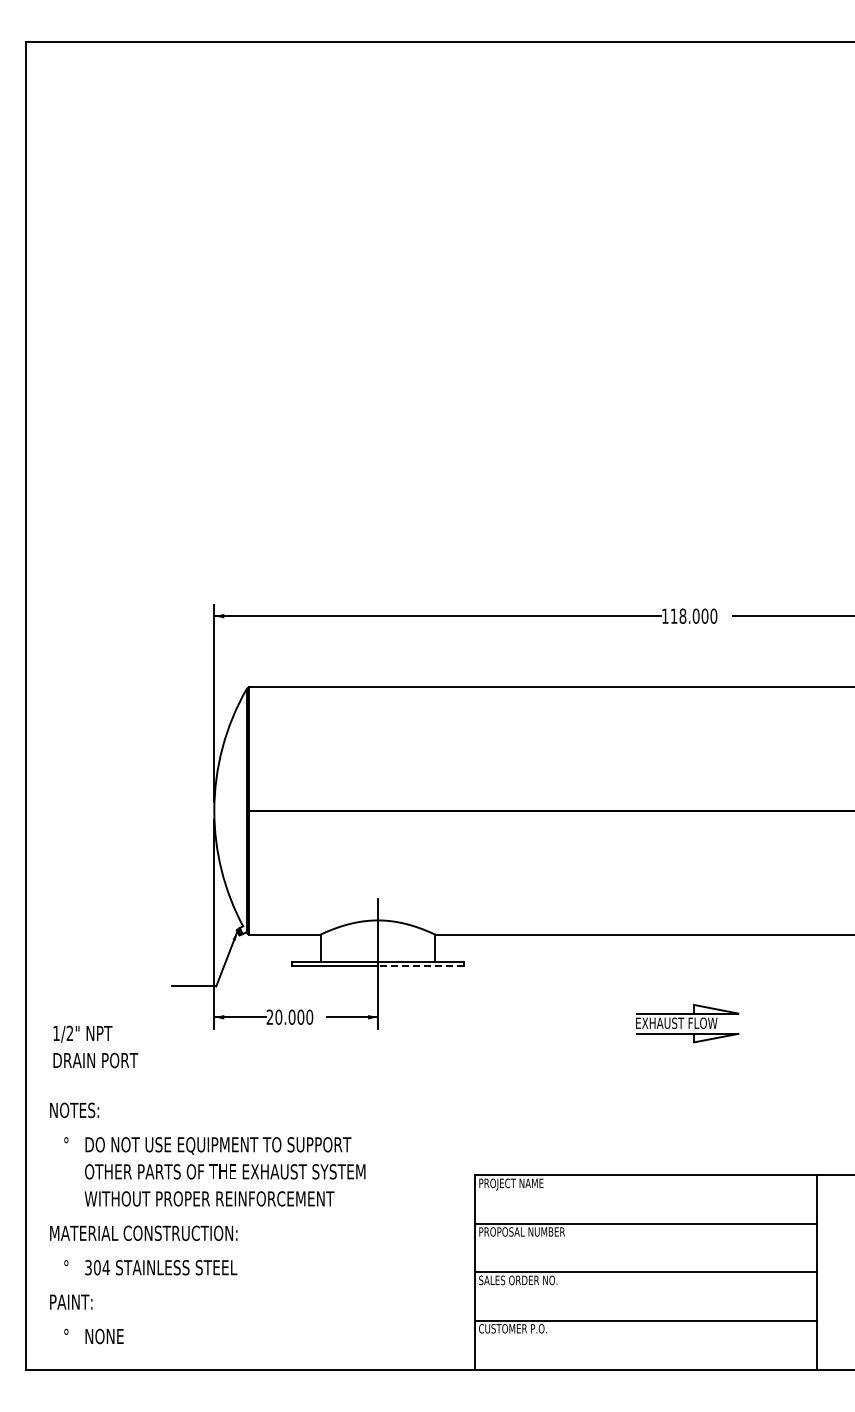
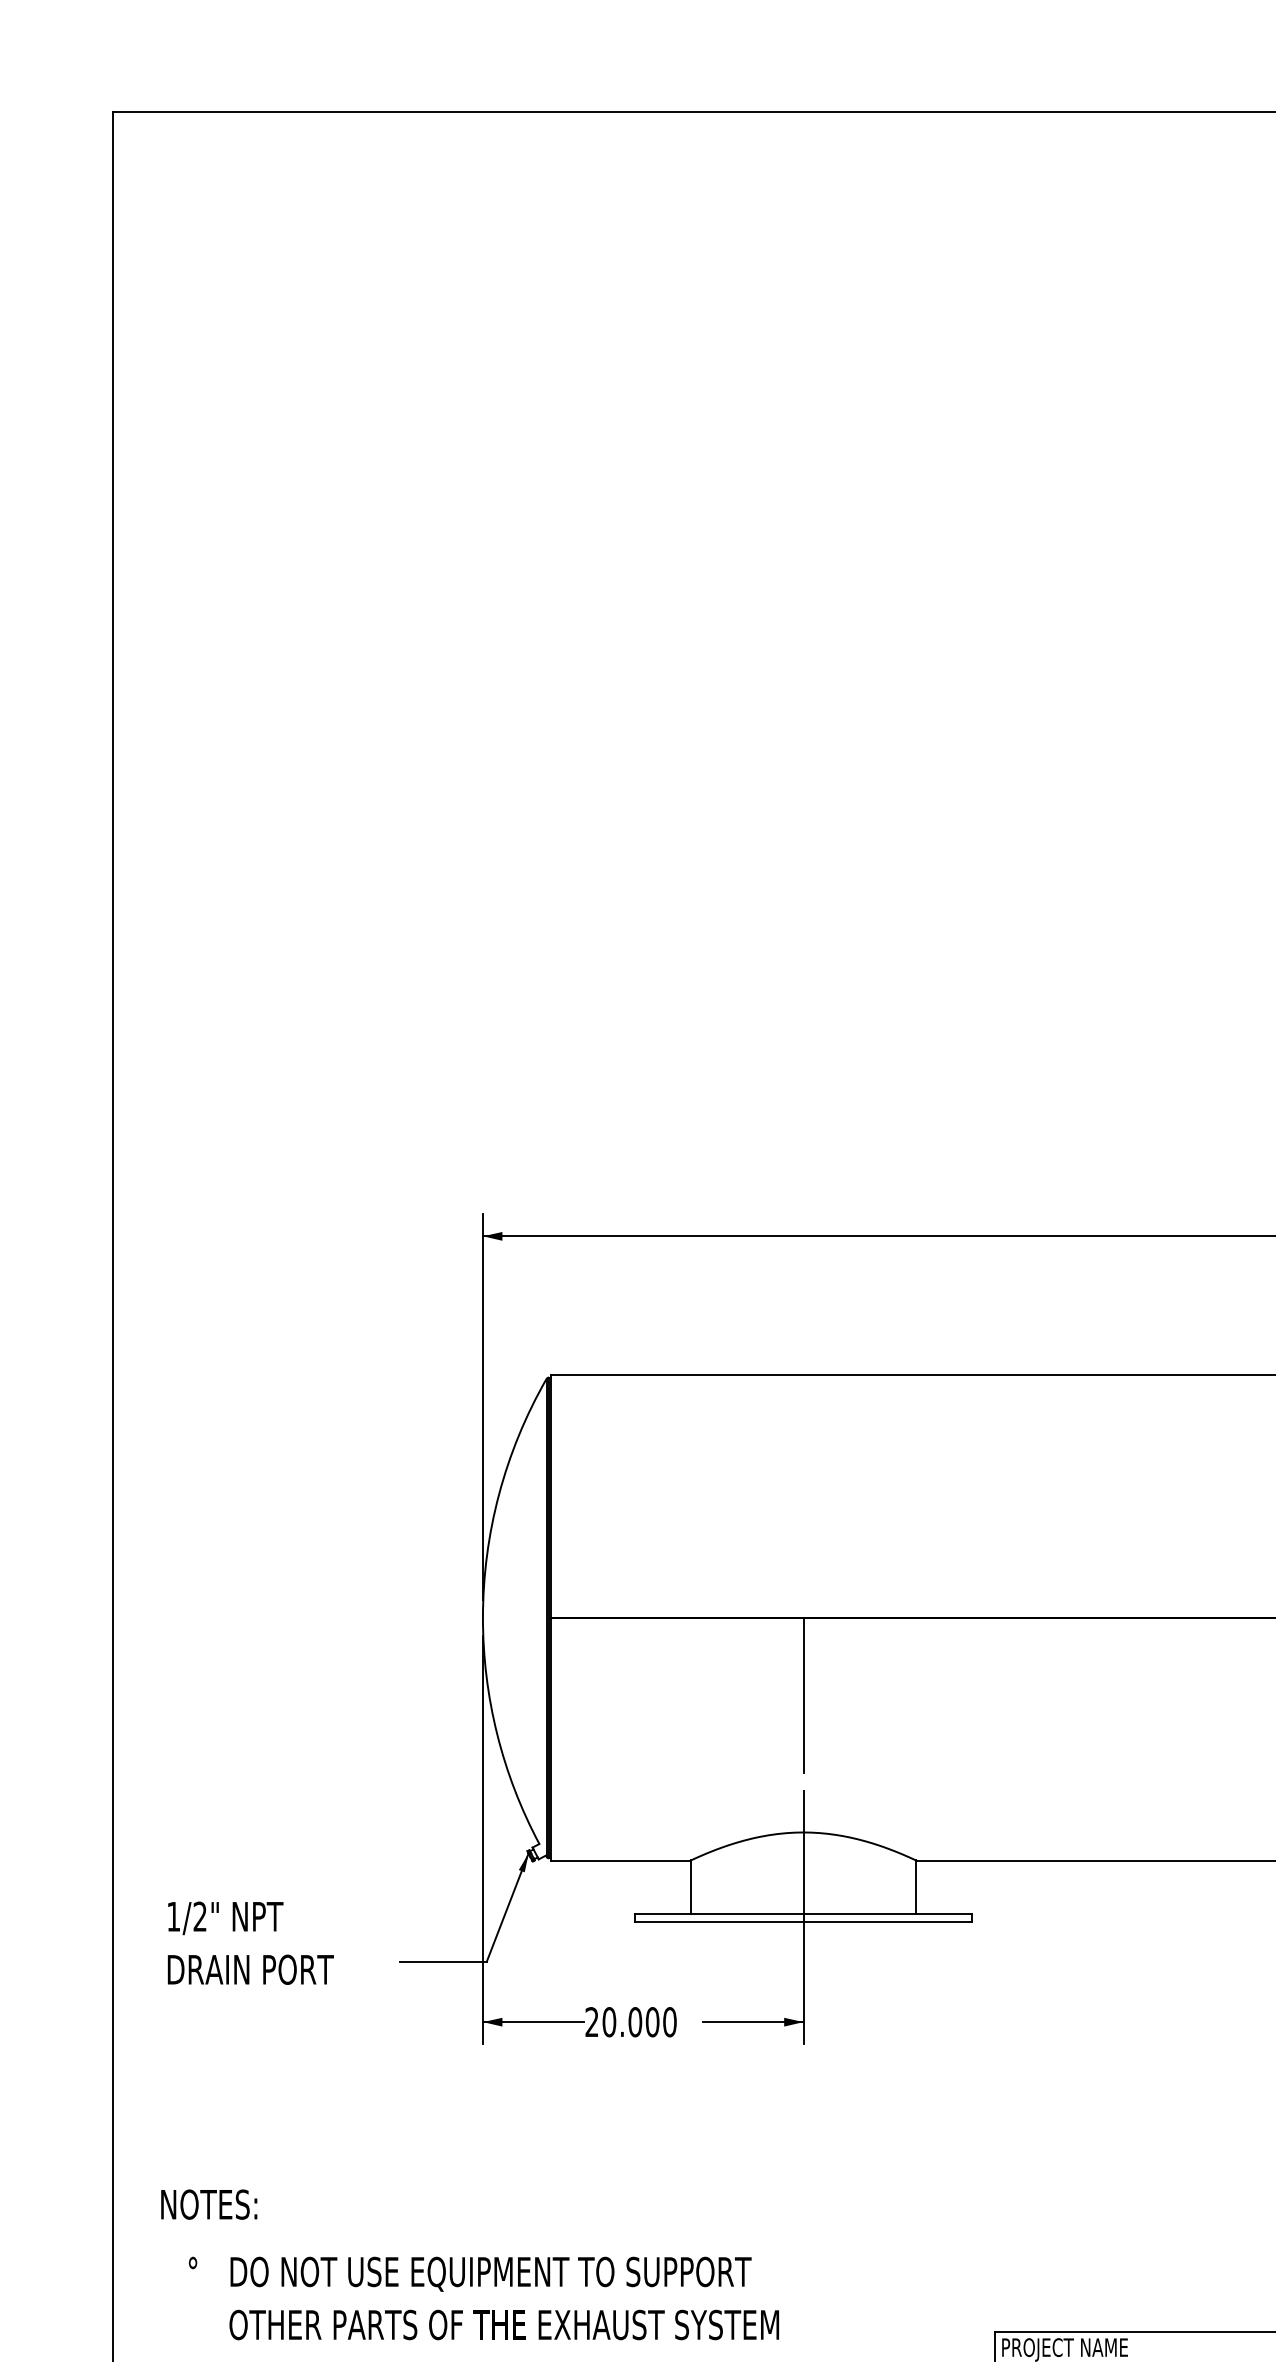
line: (377, 850) -> (802, 1695), added
line: (420, 966) -> (886, 1922), dashed -> solid
text: (95, 1046) -> (250, 1942), moved

